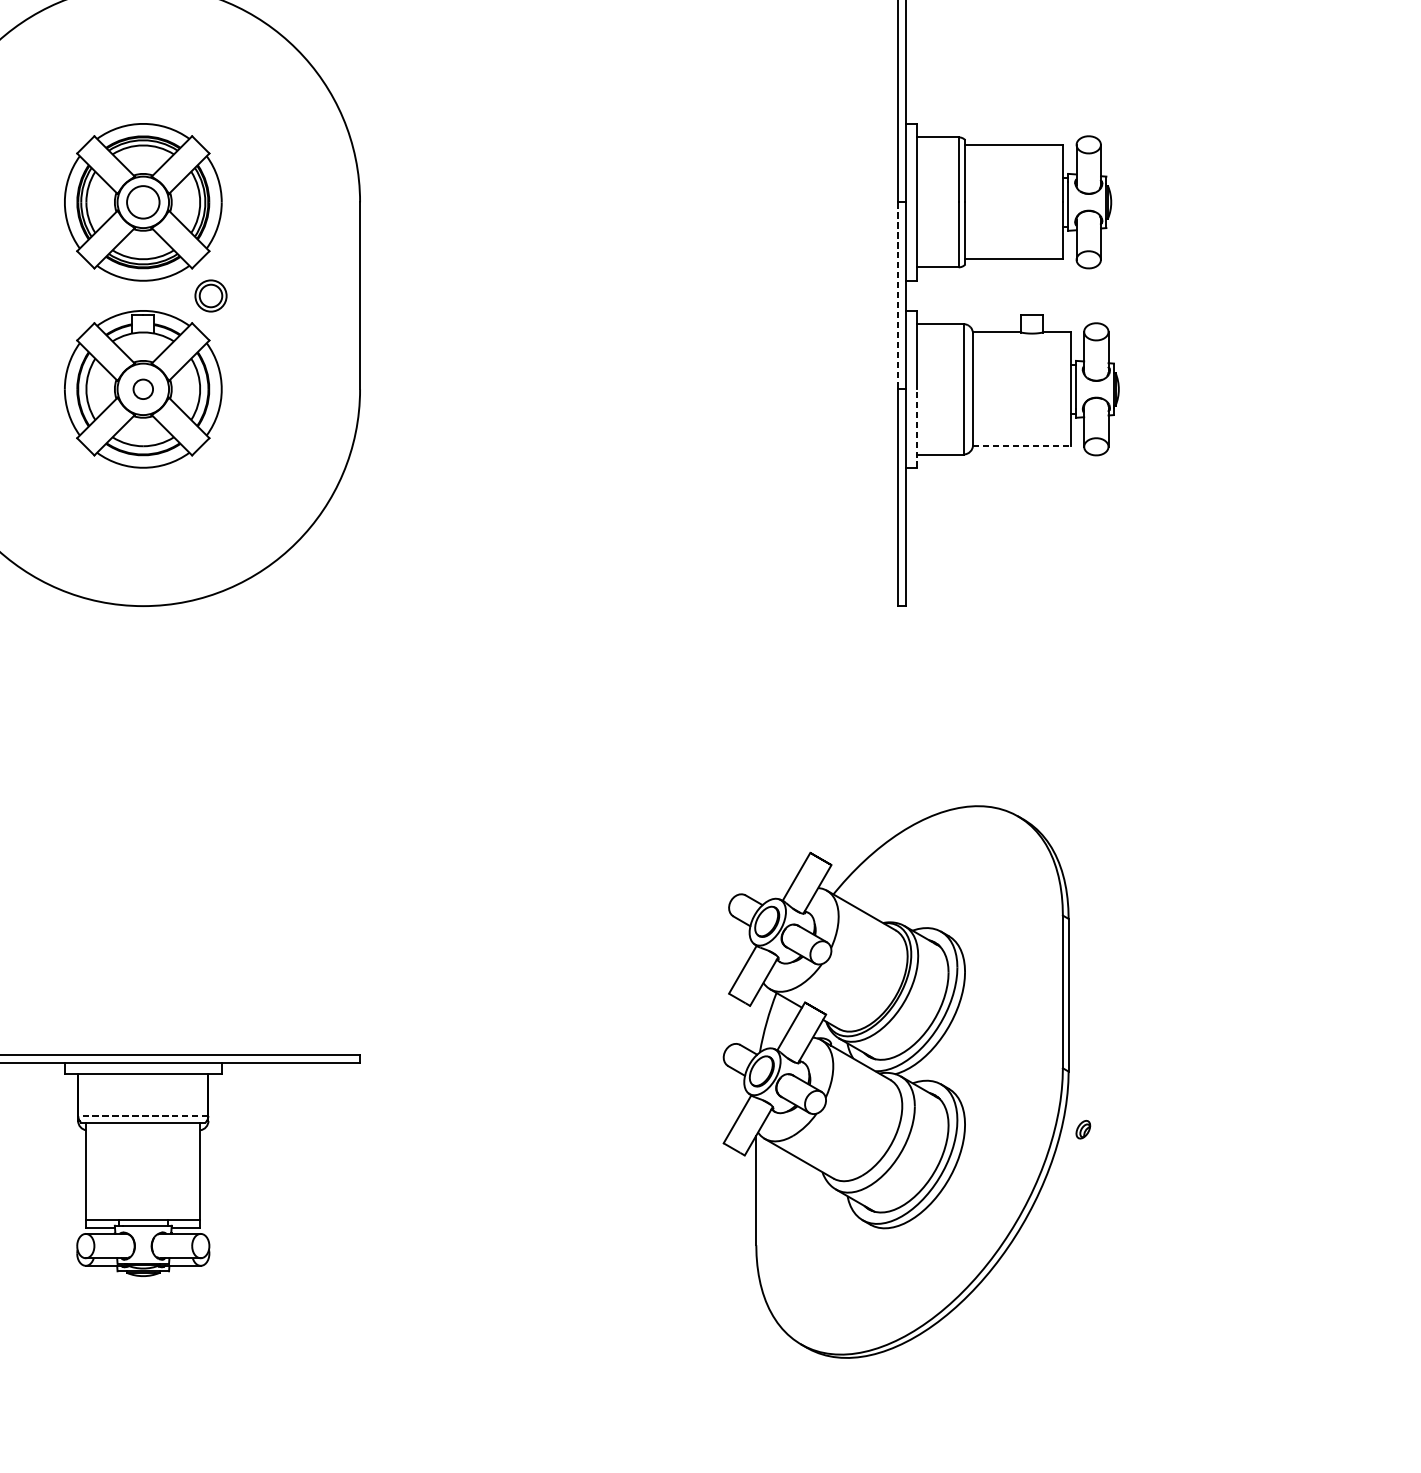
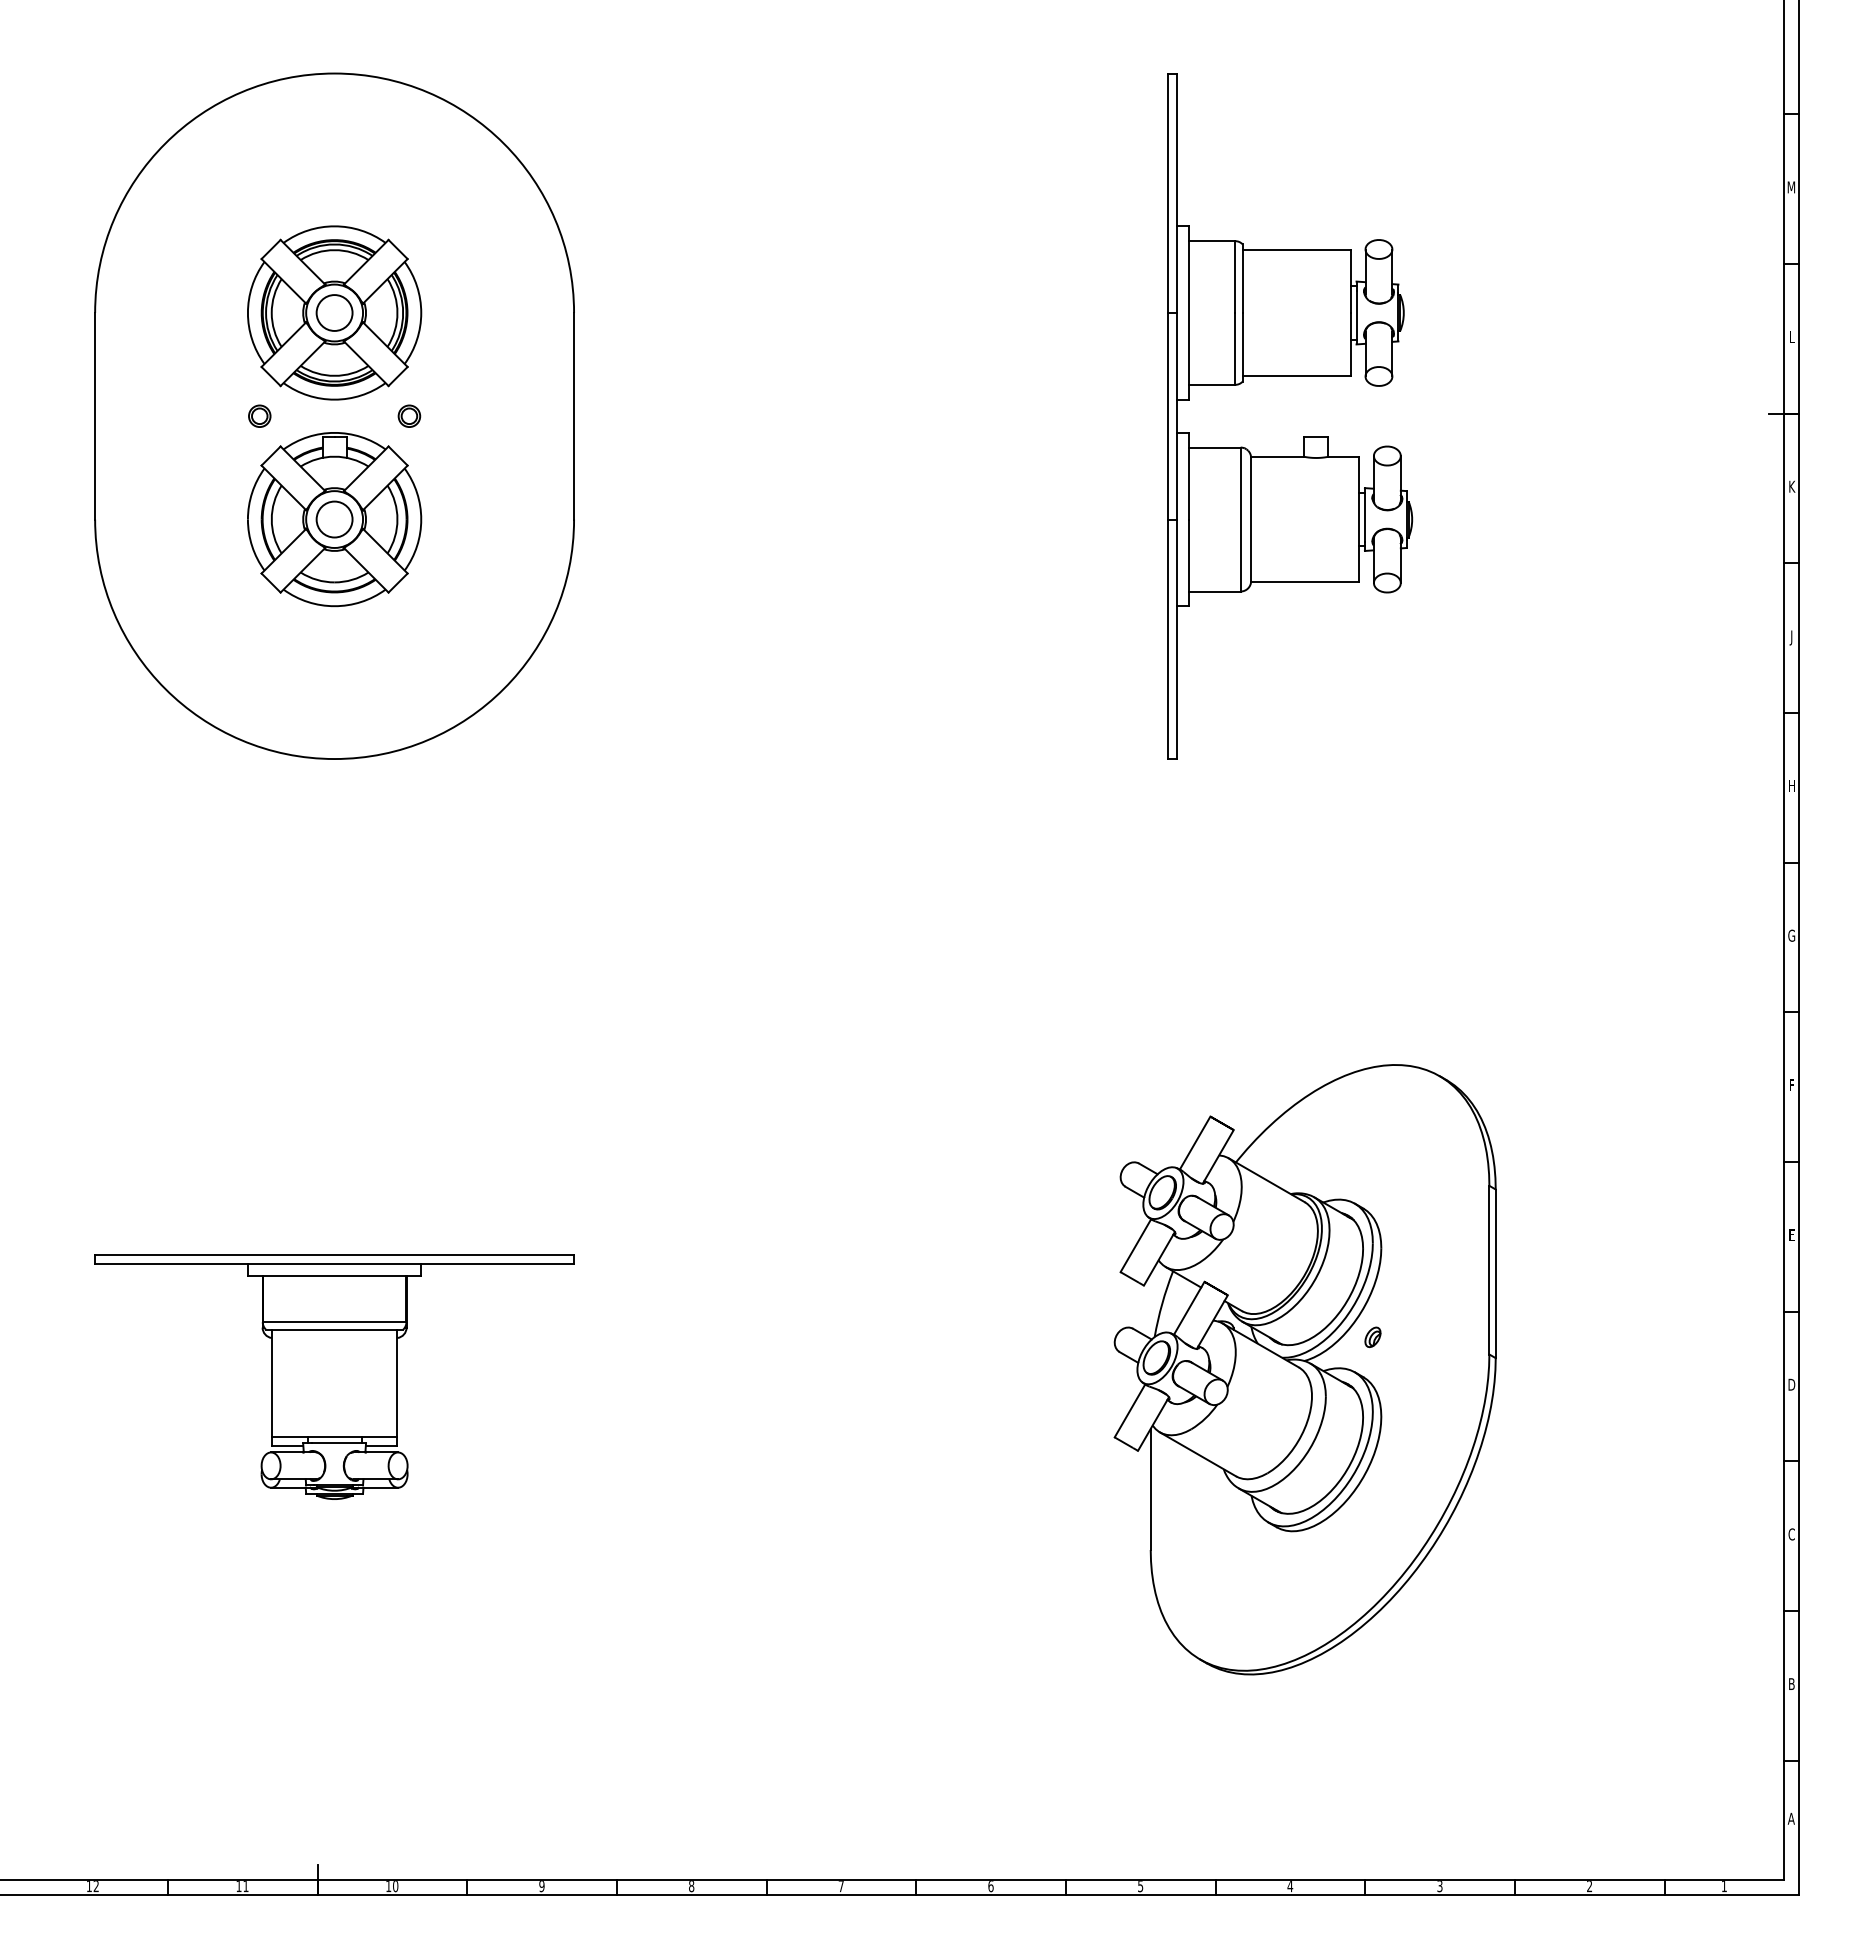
part: (75, 295) -> (259, 415), added
part: (211, 295) -> (409, 415), size x0.62
line: (897, 296) -> (1167, 416), dashed -> solid
circle: (143, 389) -> (334, 519), size x1.67
line: (916, 428) -> (1188, 562), dashed -> solid
line: (1022, 446) -> (1305, 582), dashed -> solid
part: (895, 1081) -> (1304, 1369), moved
line: (143, 1116) -> (334, 1322), dashed -> solid

